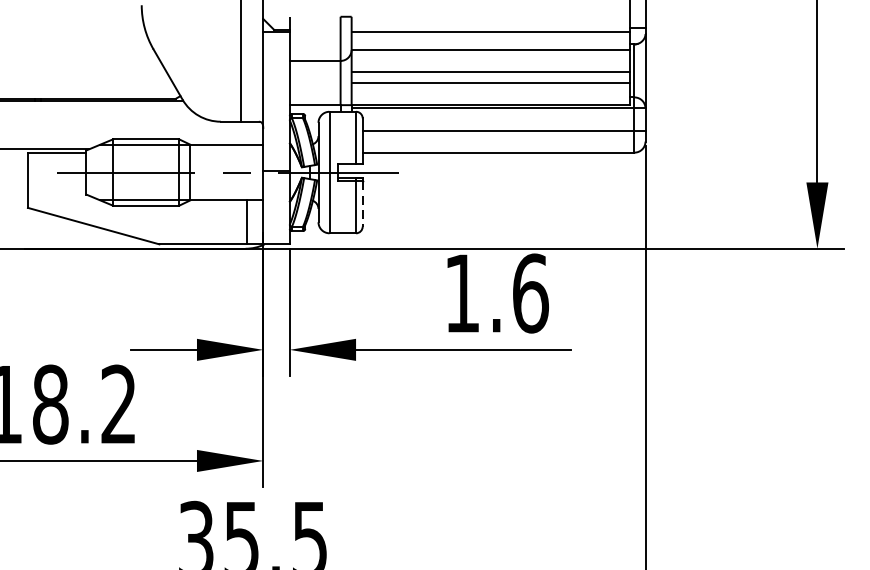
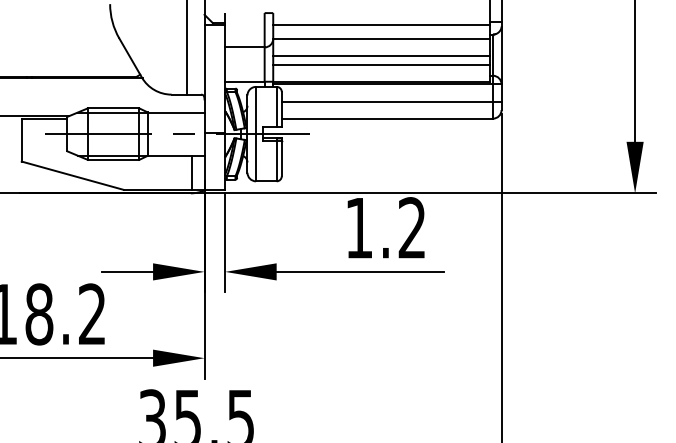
line: (362, 203) -> (281, 158), dashed -> solid
text: (530, 294) -> (412, 228), 1.6 -> 1.2

